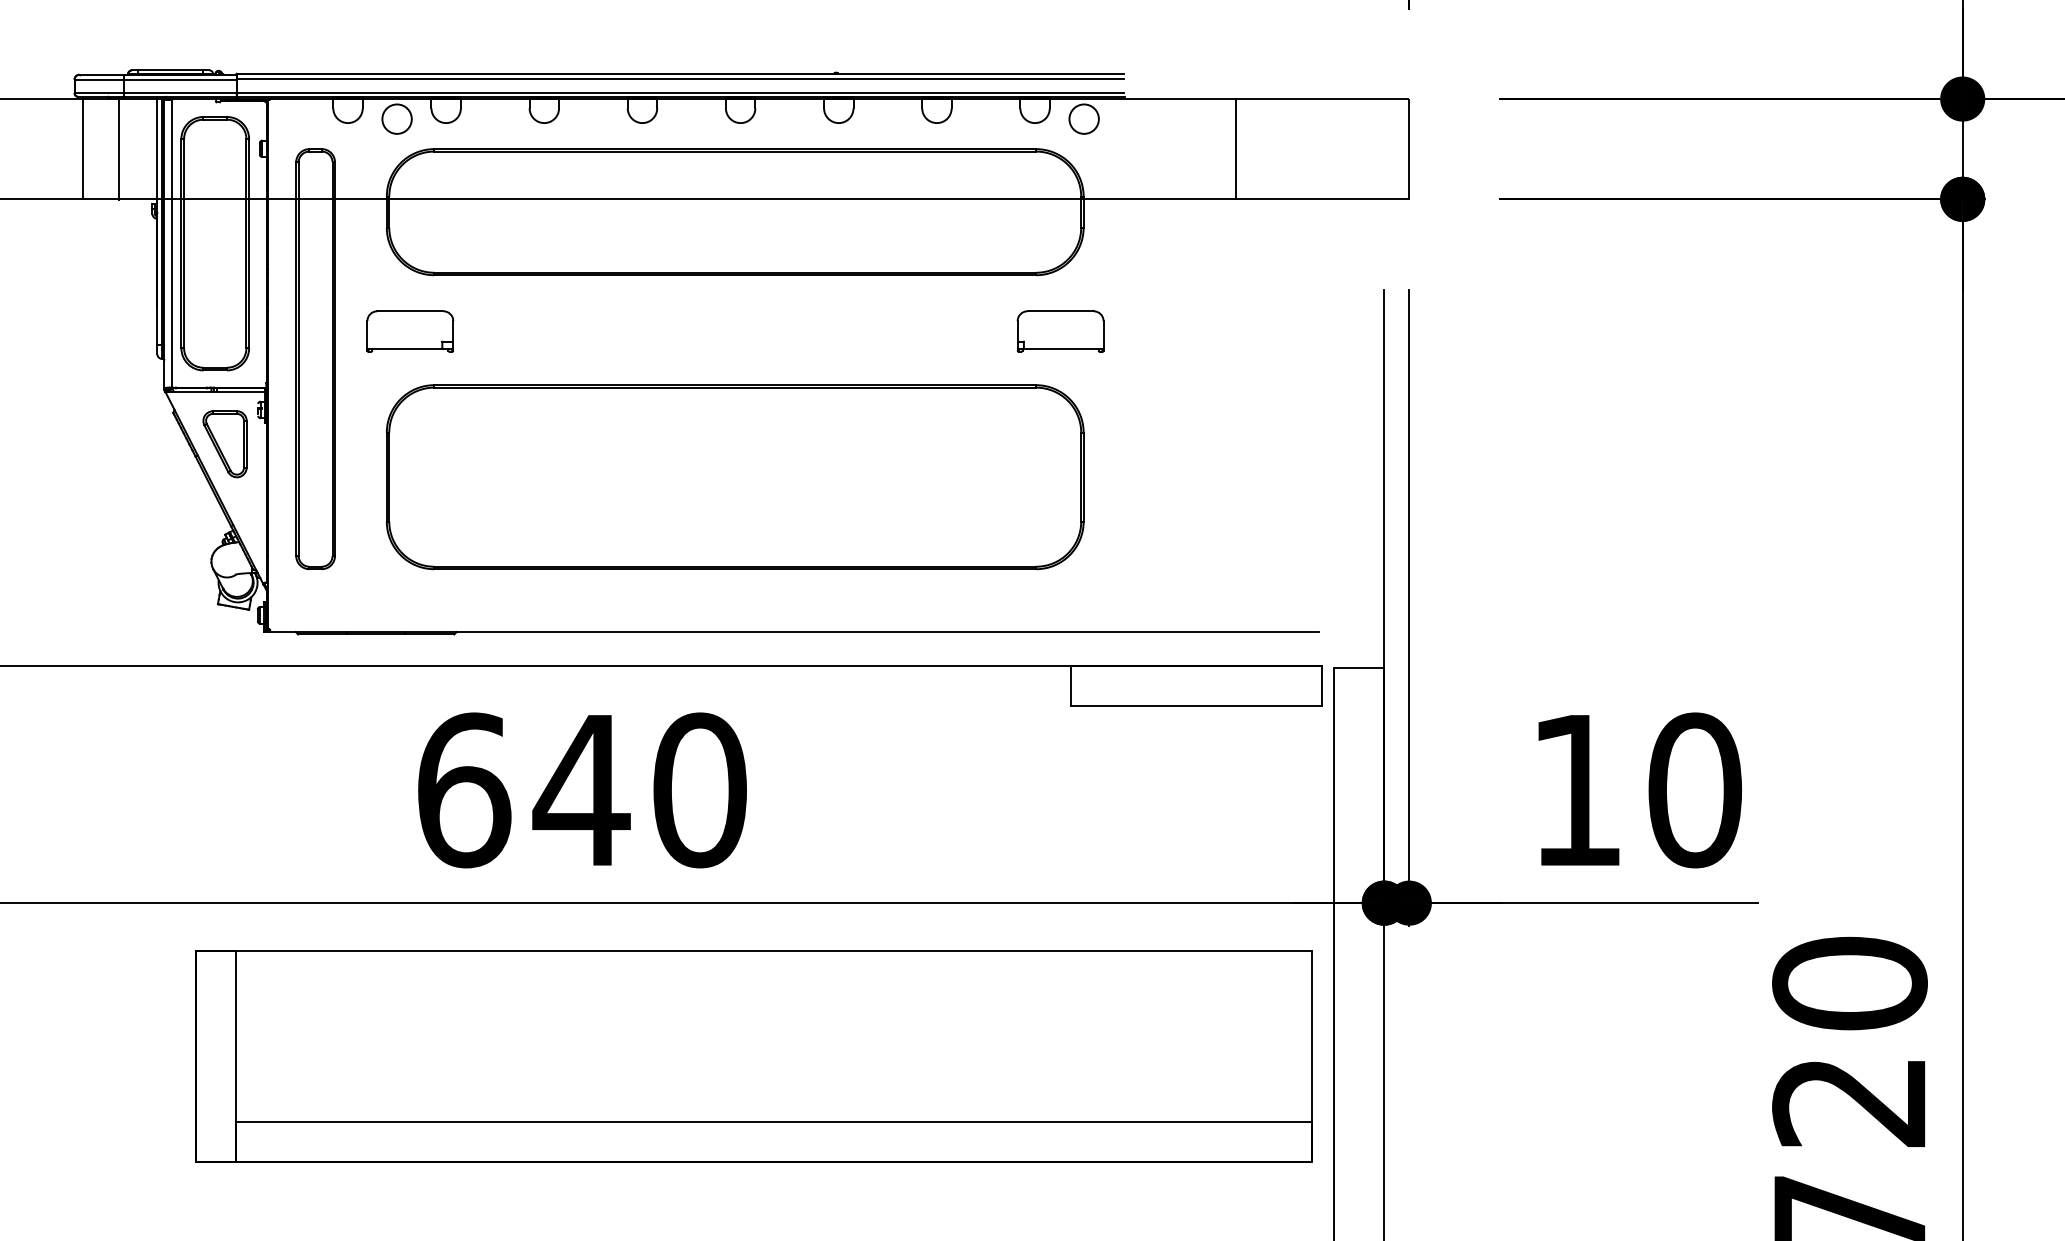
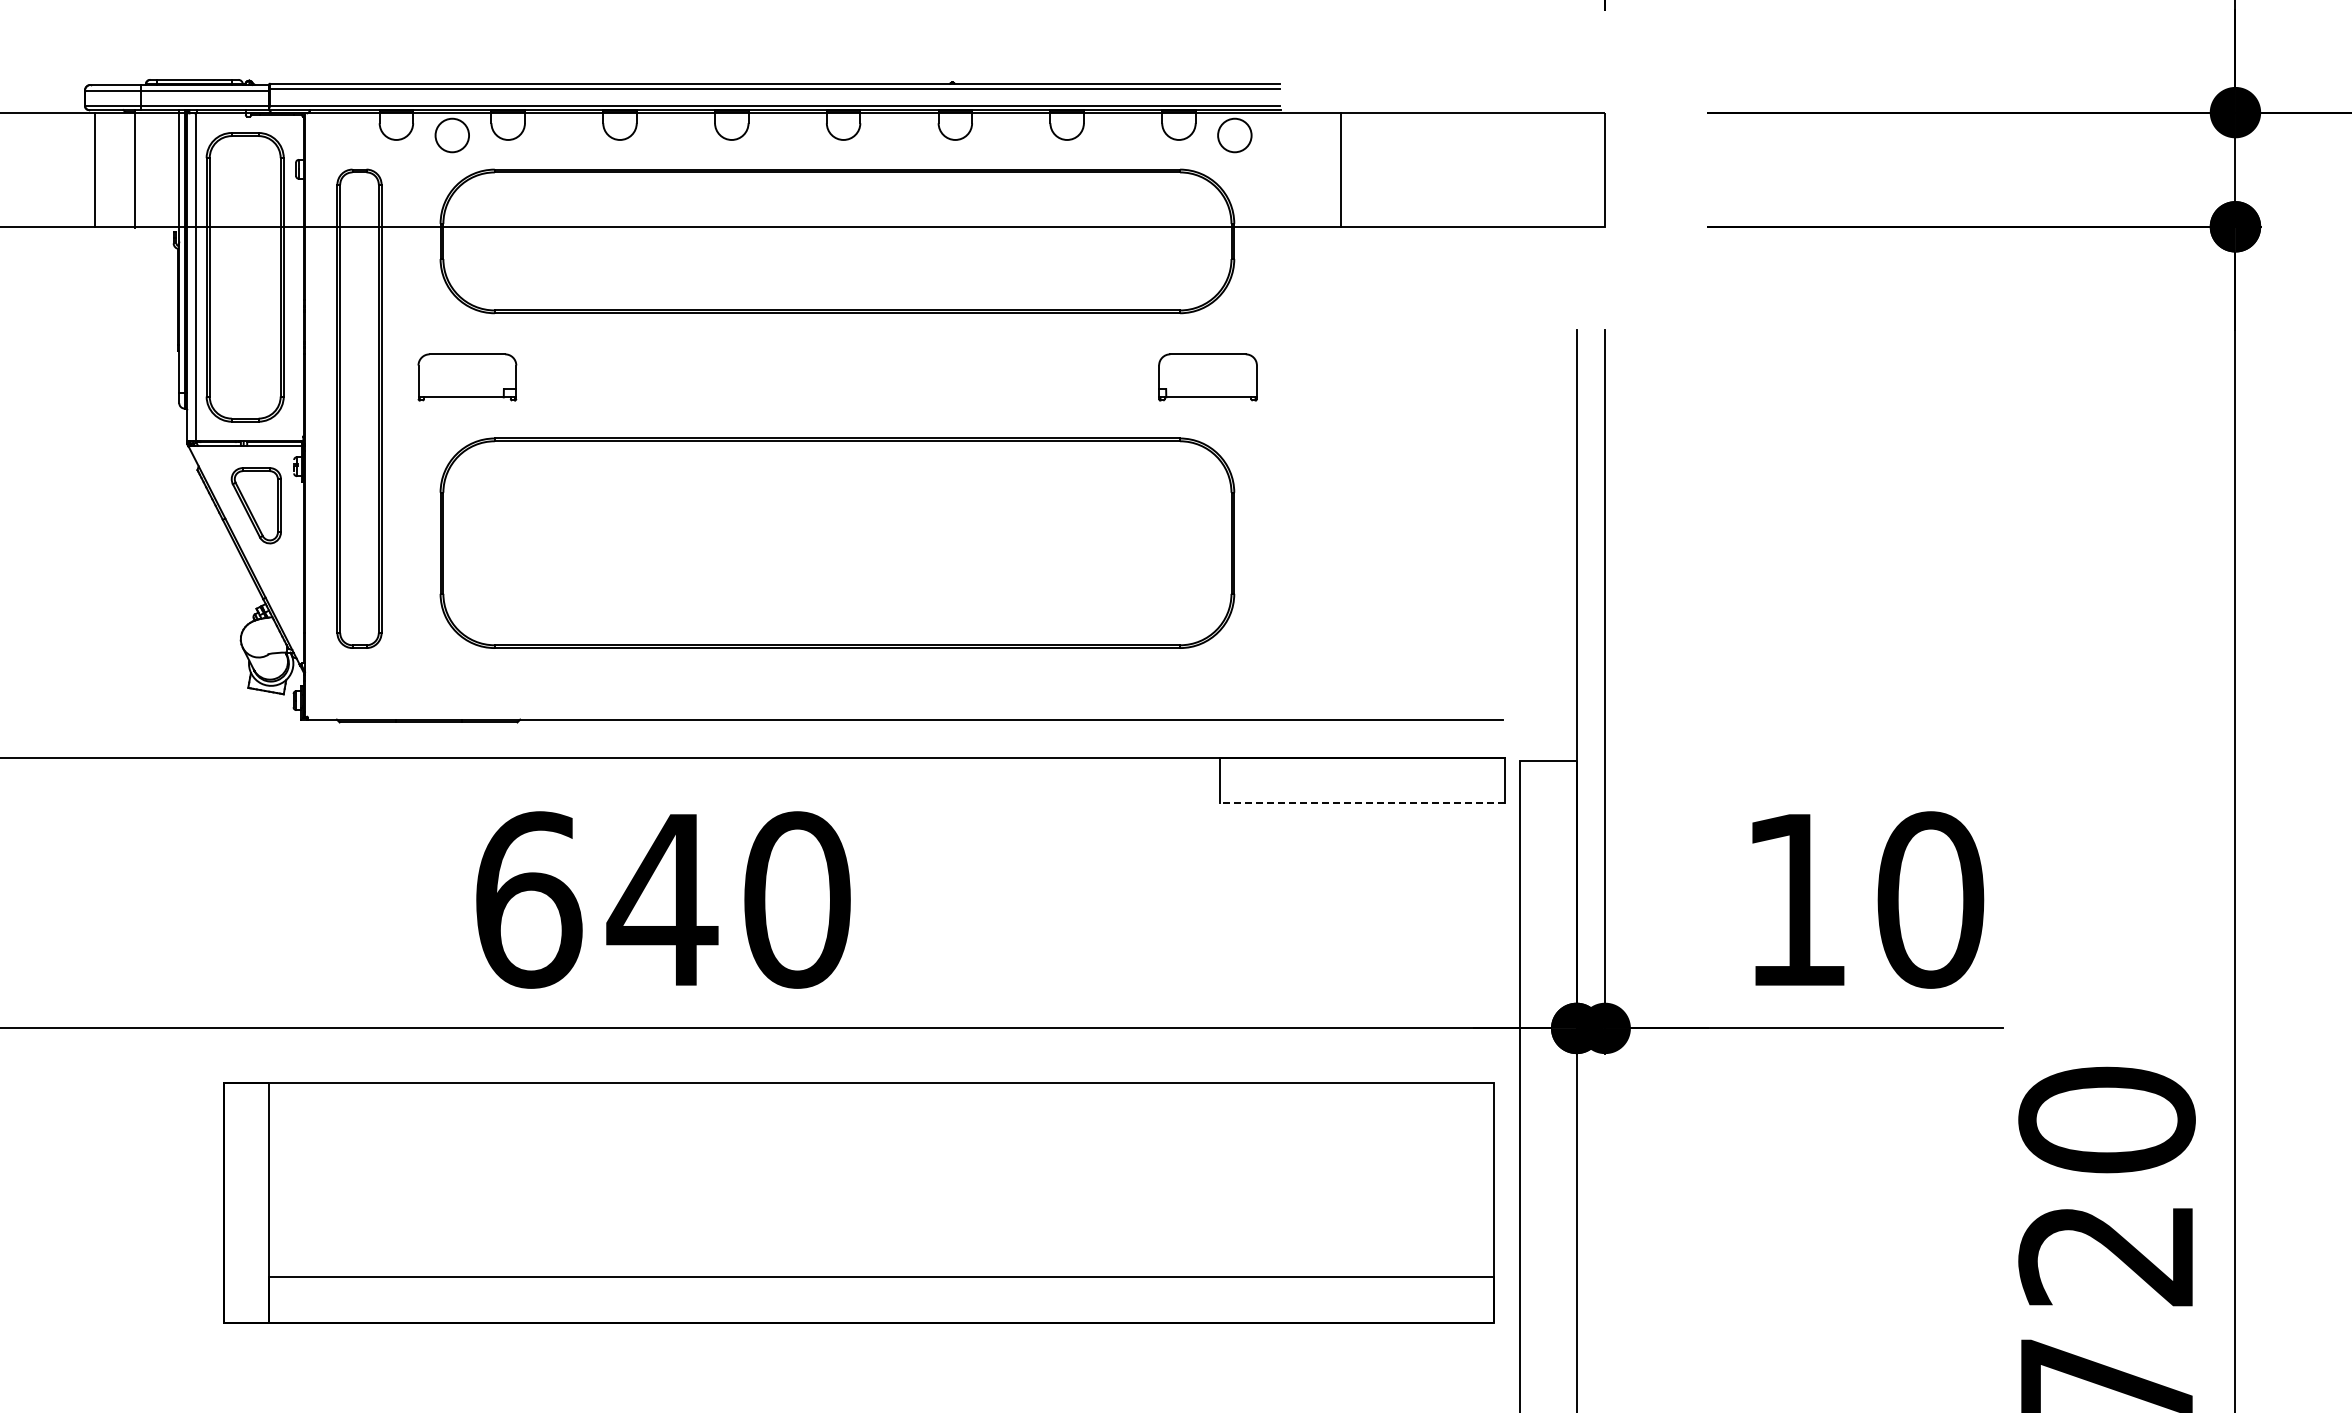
line: (1236, 149) -> (1341, 169), moved
line: (1196, 705) -> (1362, 803), solid -> dashed

